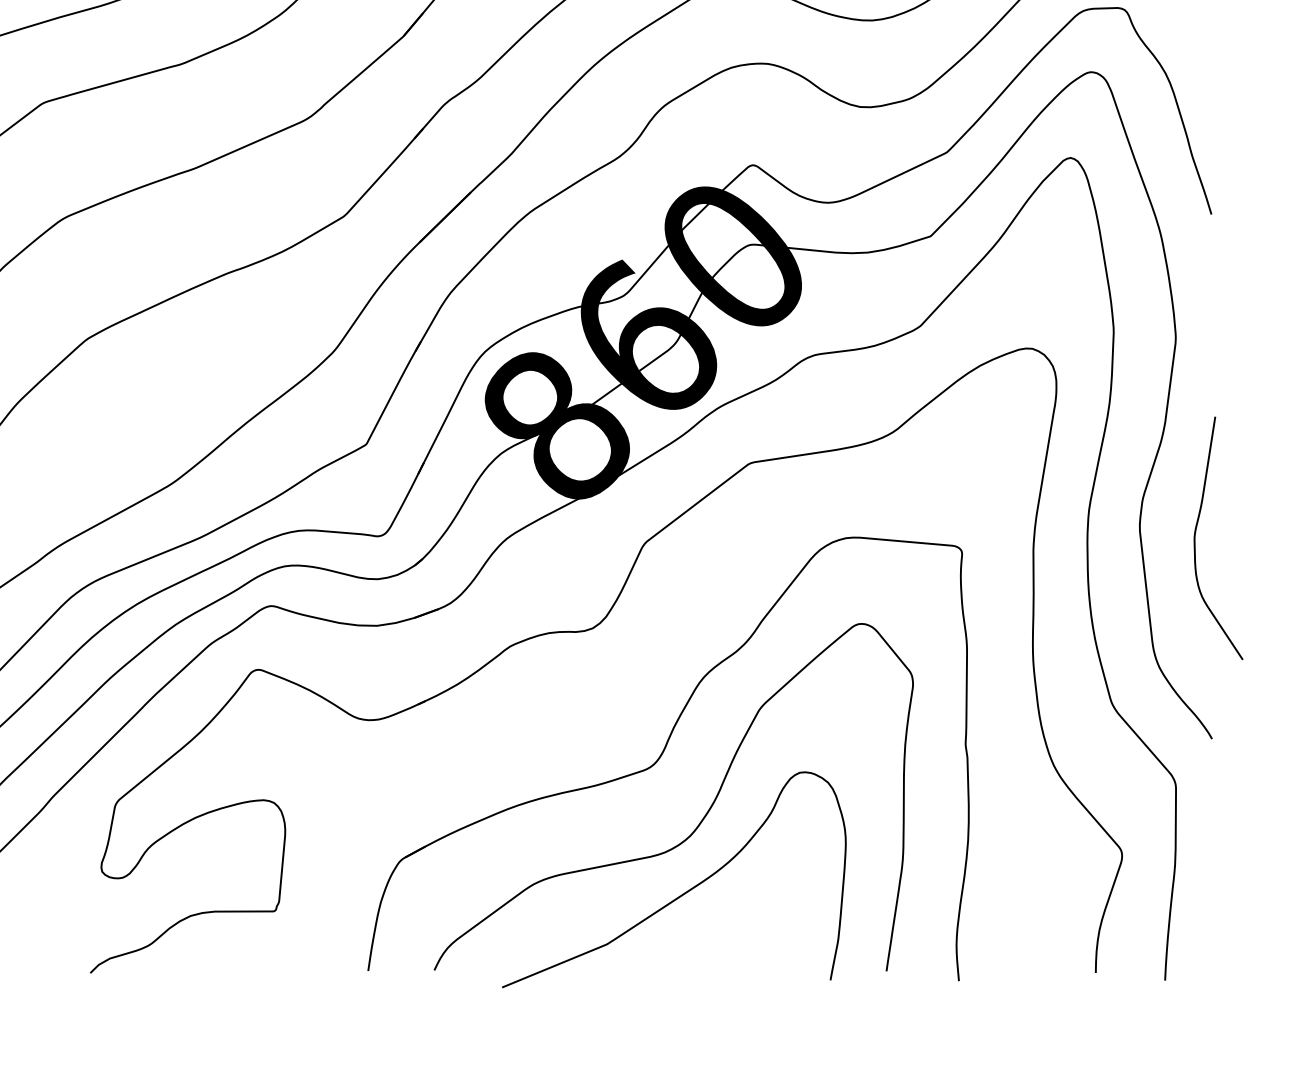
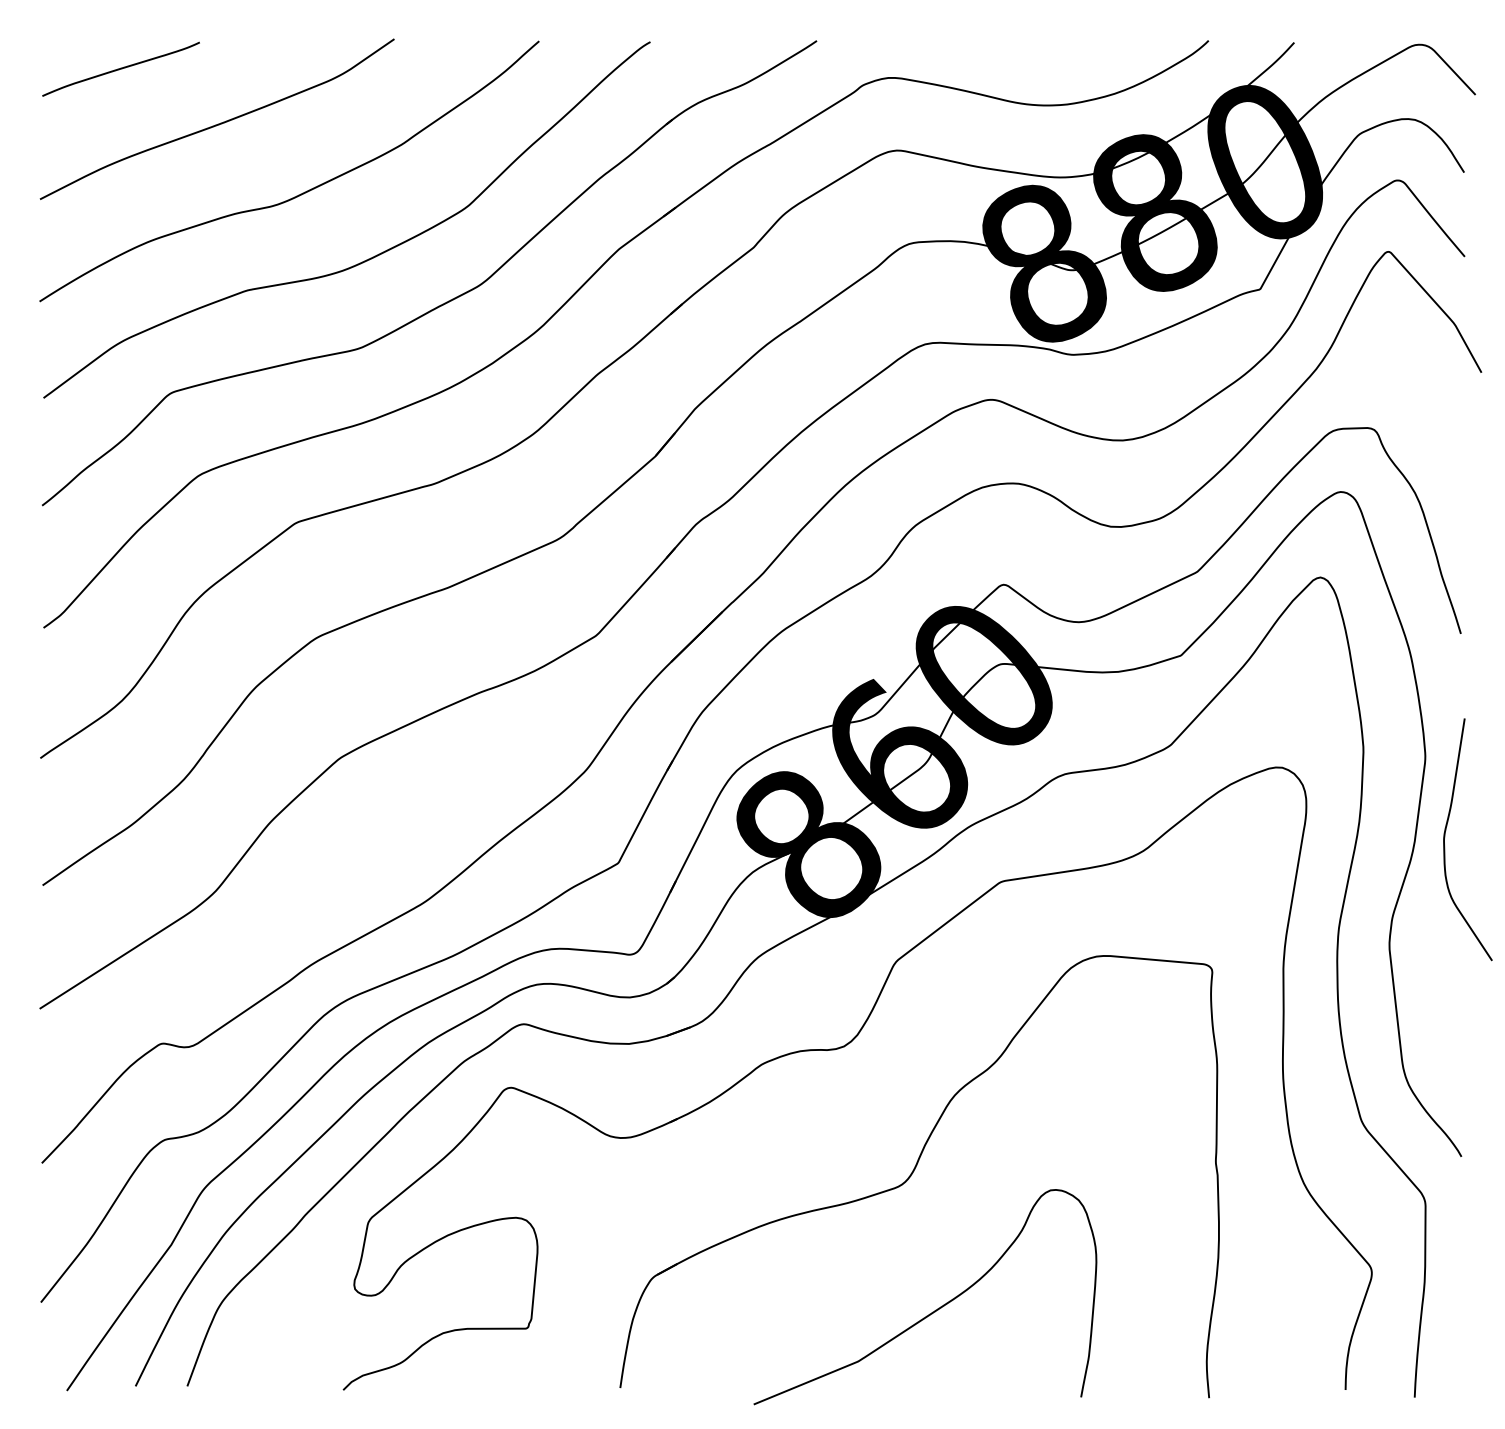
curve: (1196, 536) -> (1445, 837), moved
curve: (702, 817) -> (953, 1235), removed

